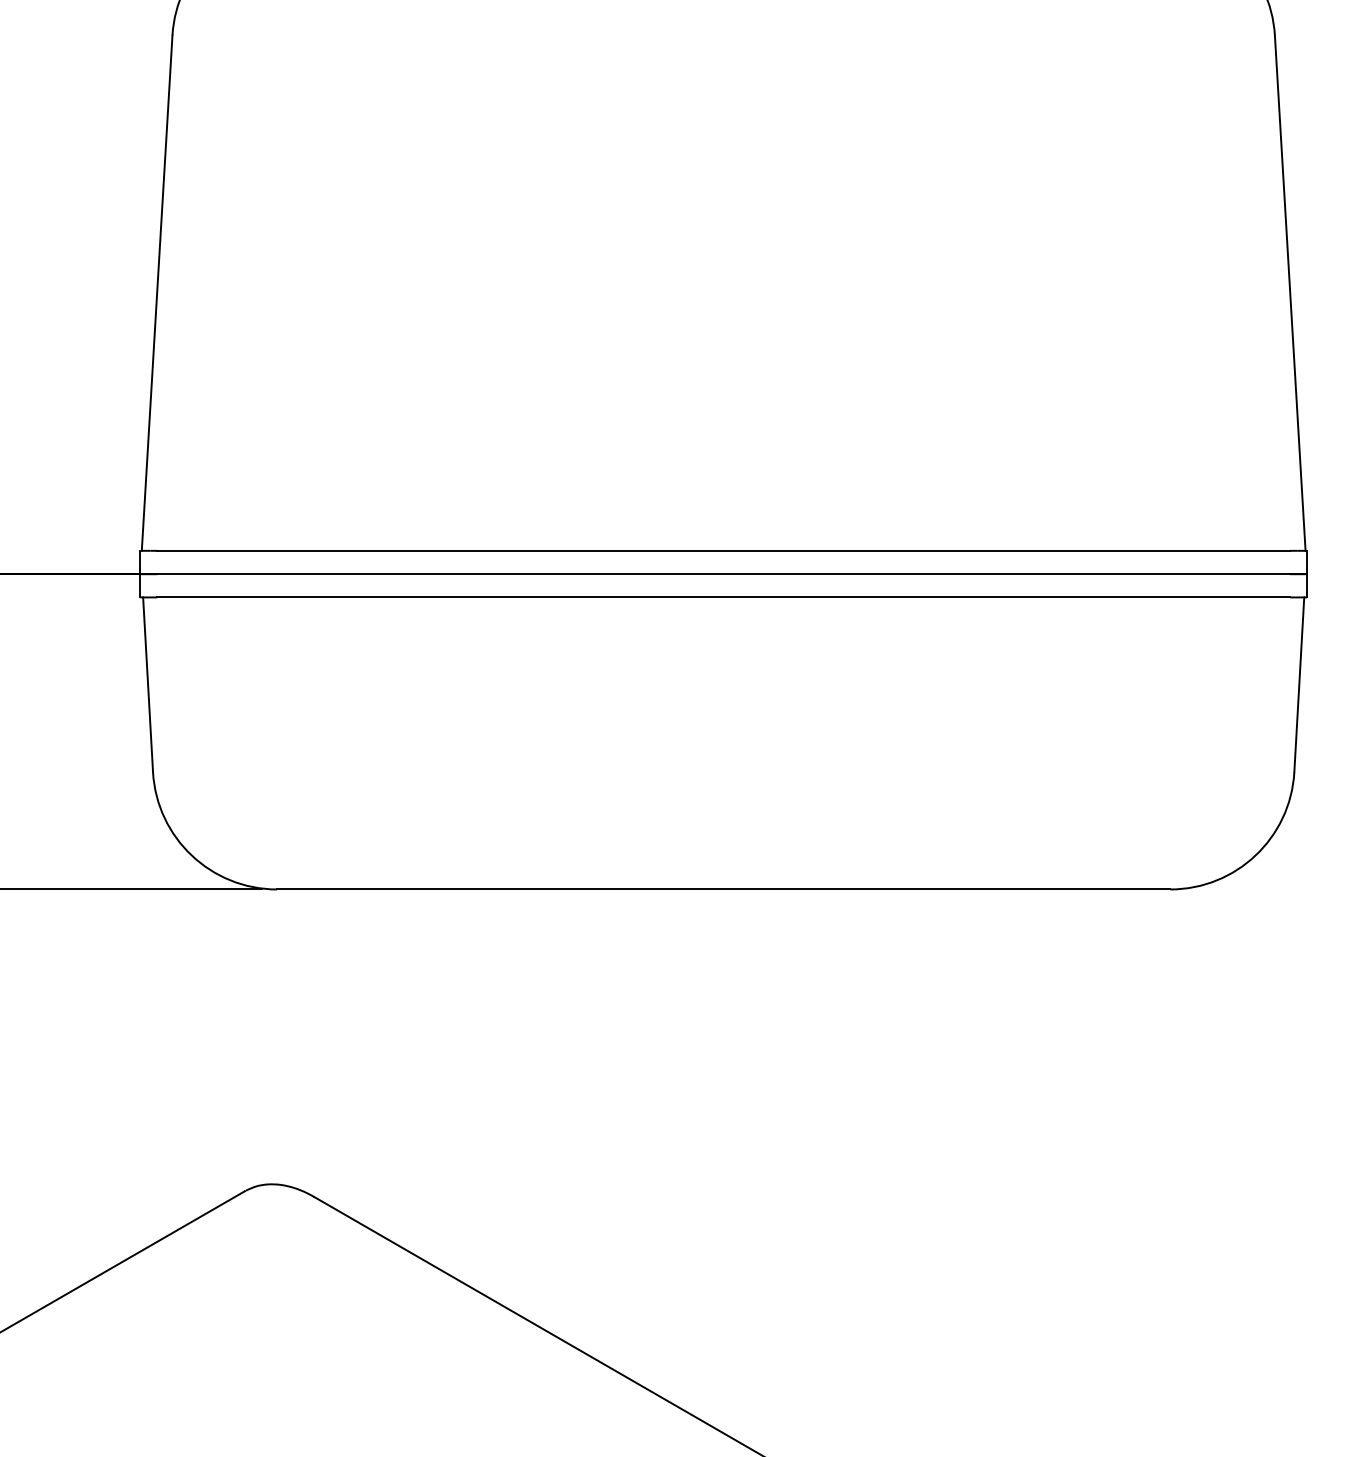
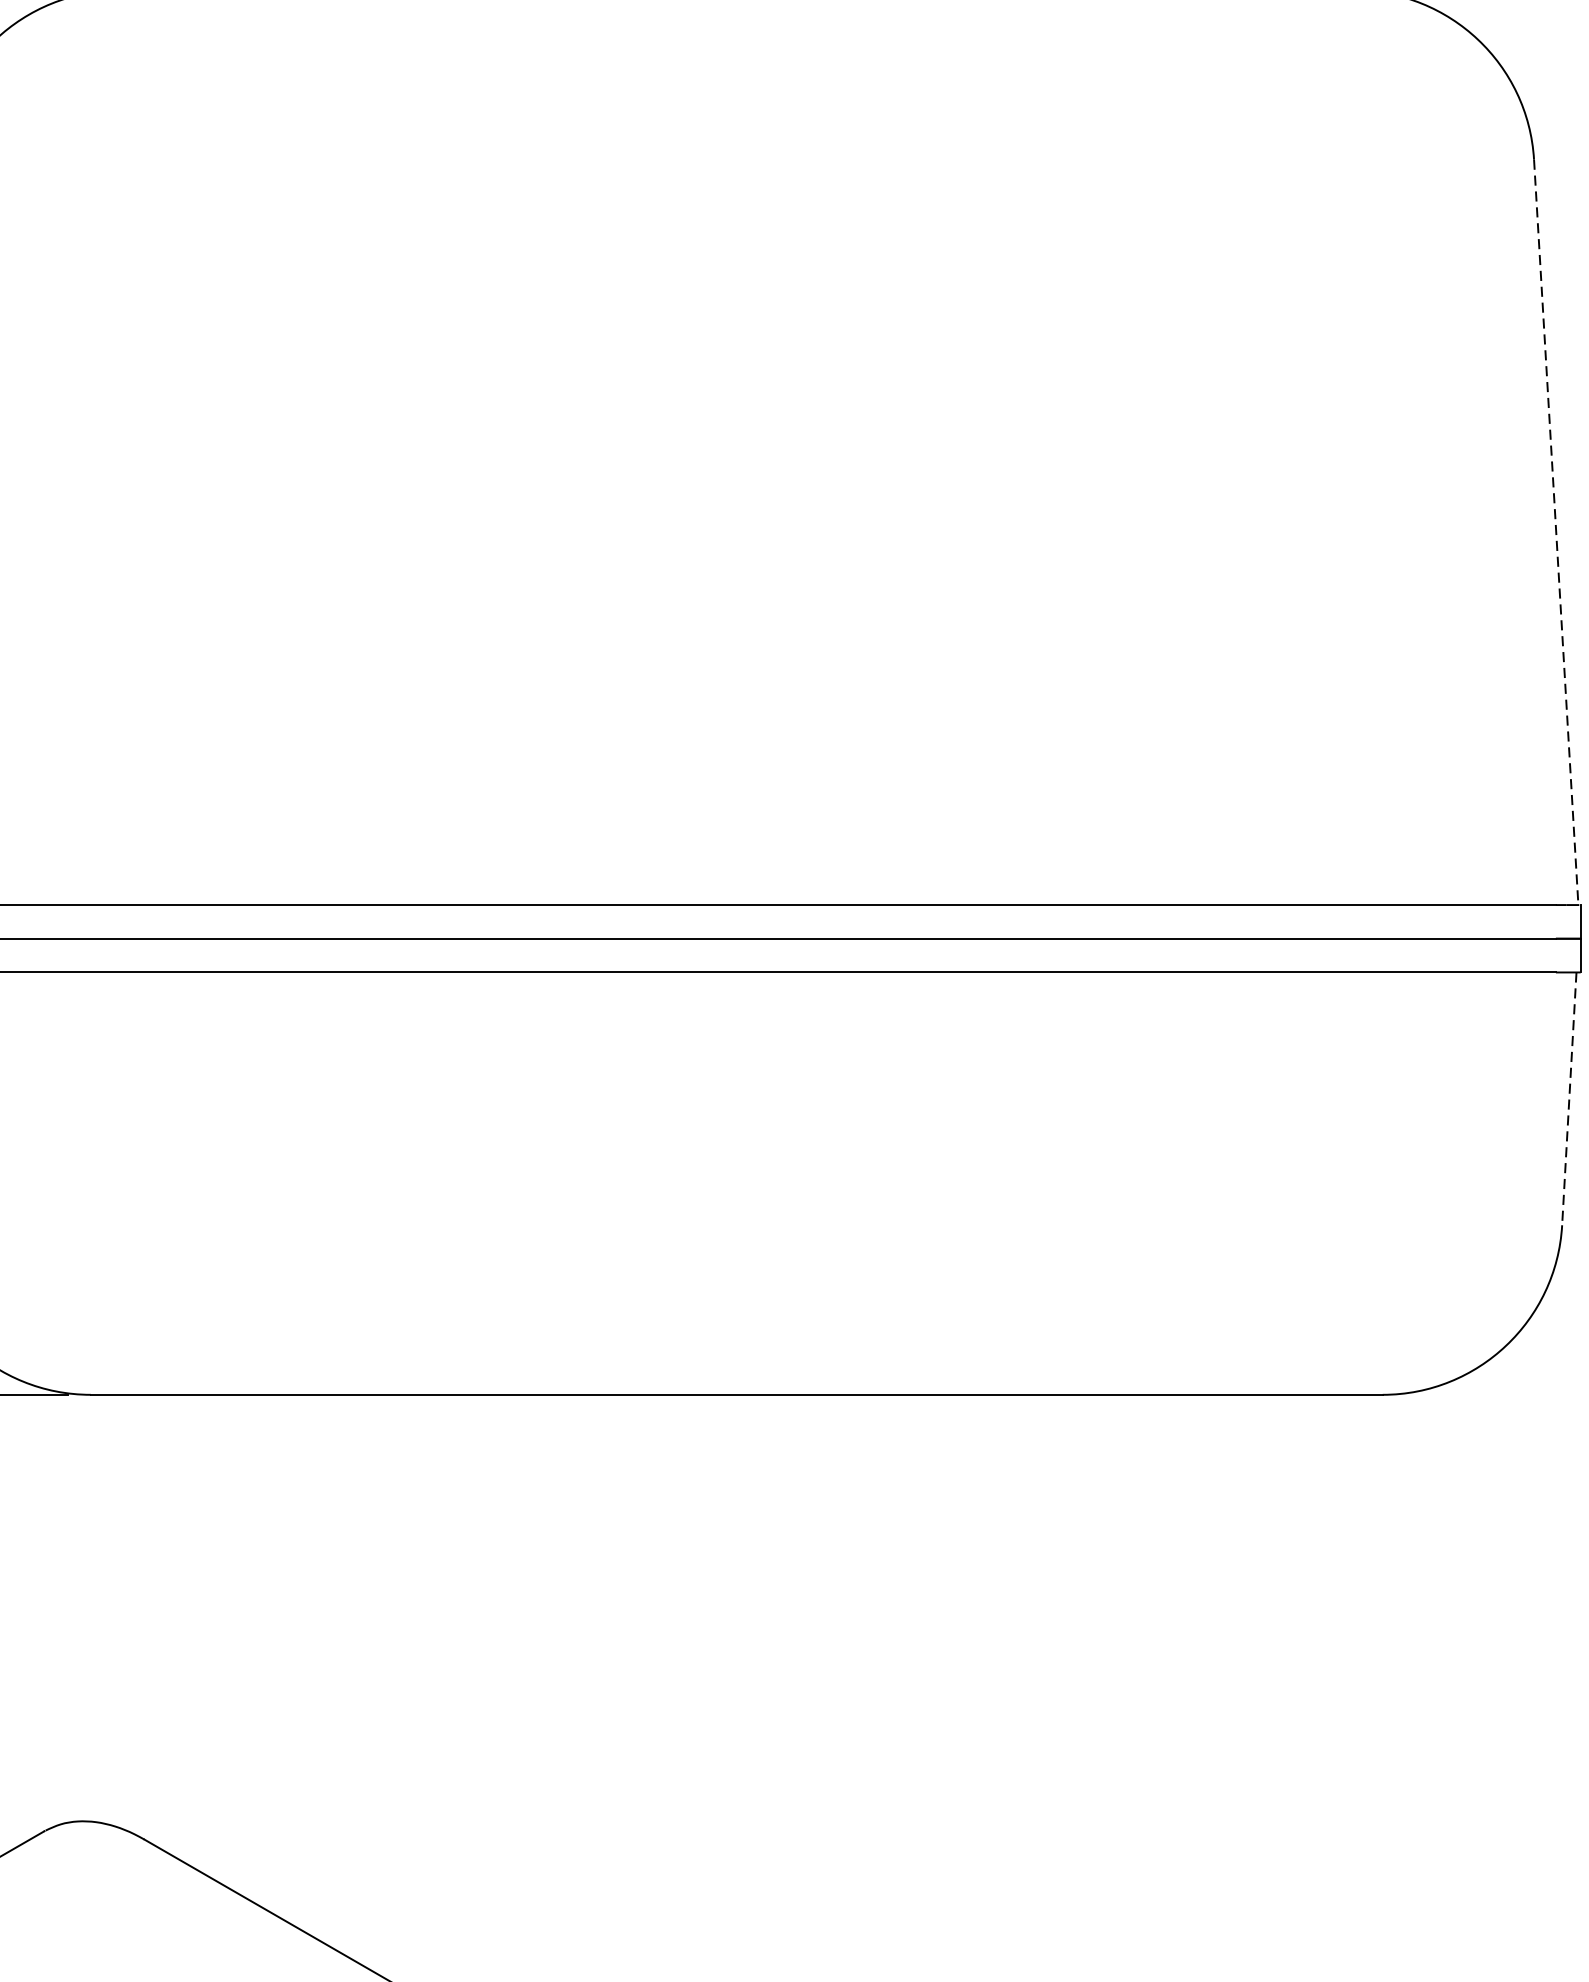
line: (1290, 293) -> (1556, 532), solid -> dashed
line: (1299, 684) -> (1569, 1098), solid -> dashed

